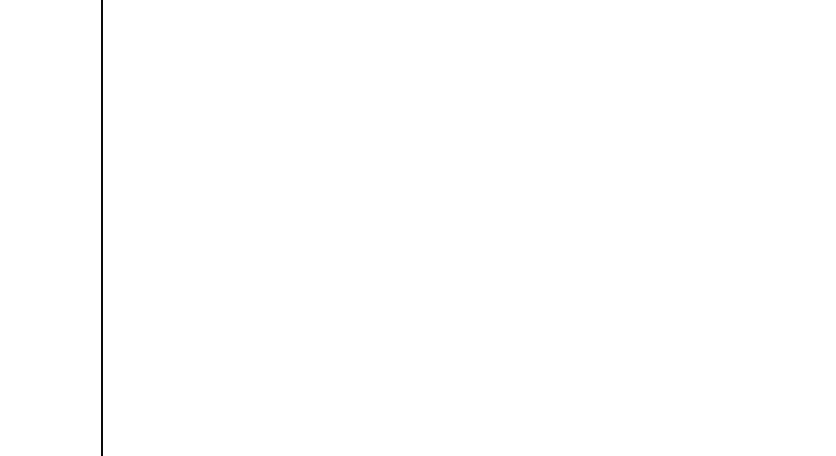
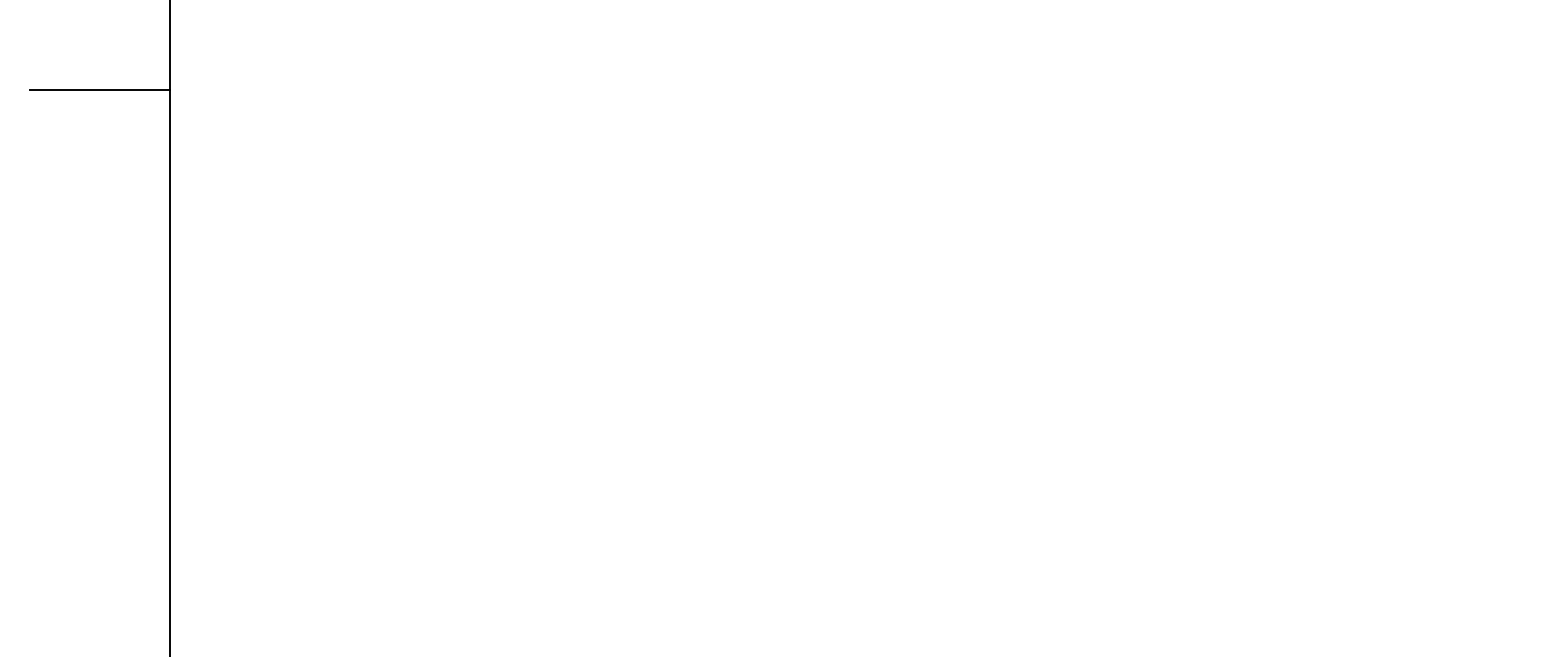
line: (65, 174) -> (99, 90), added

